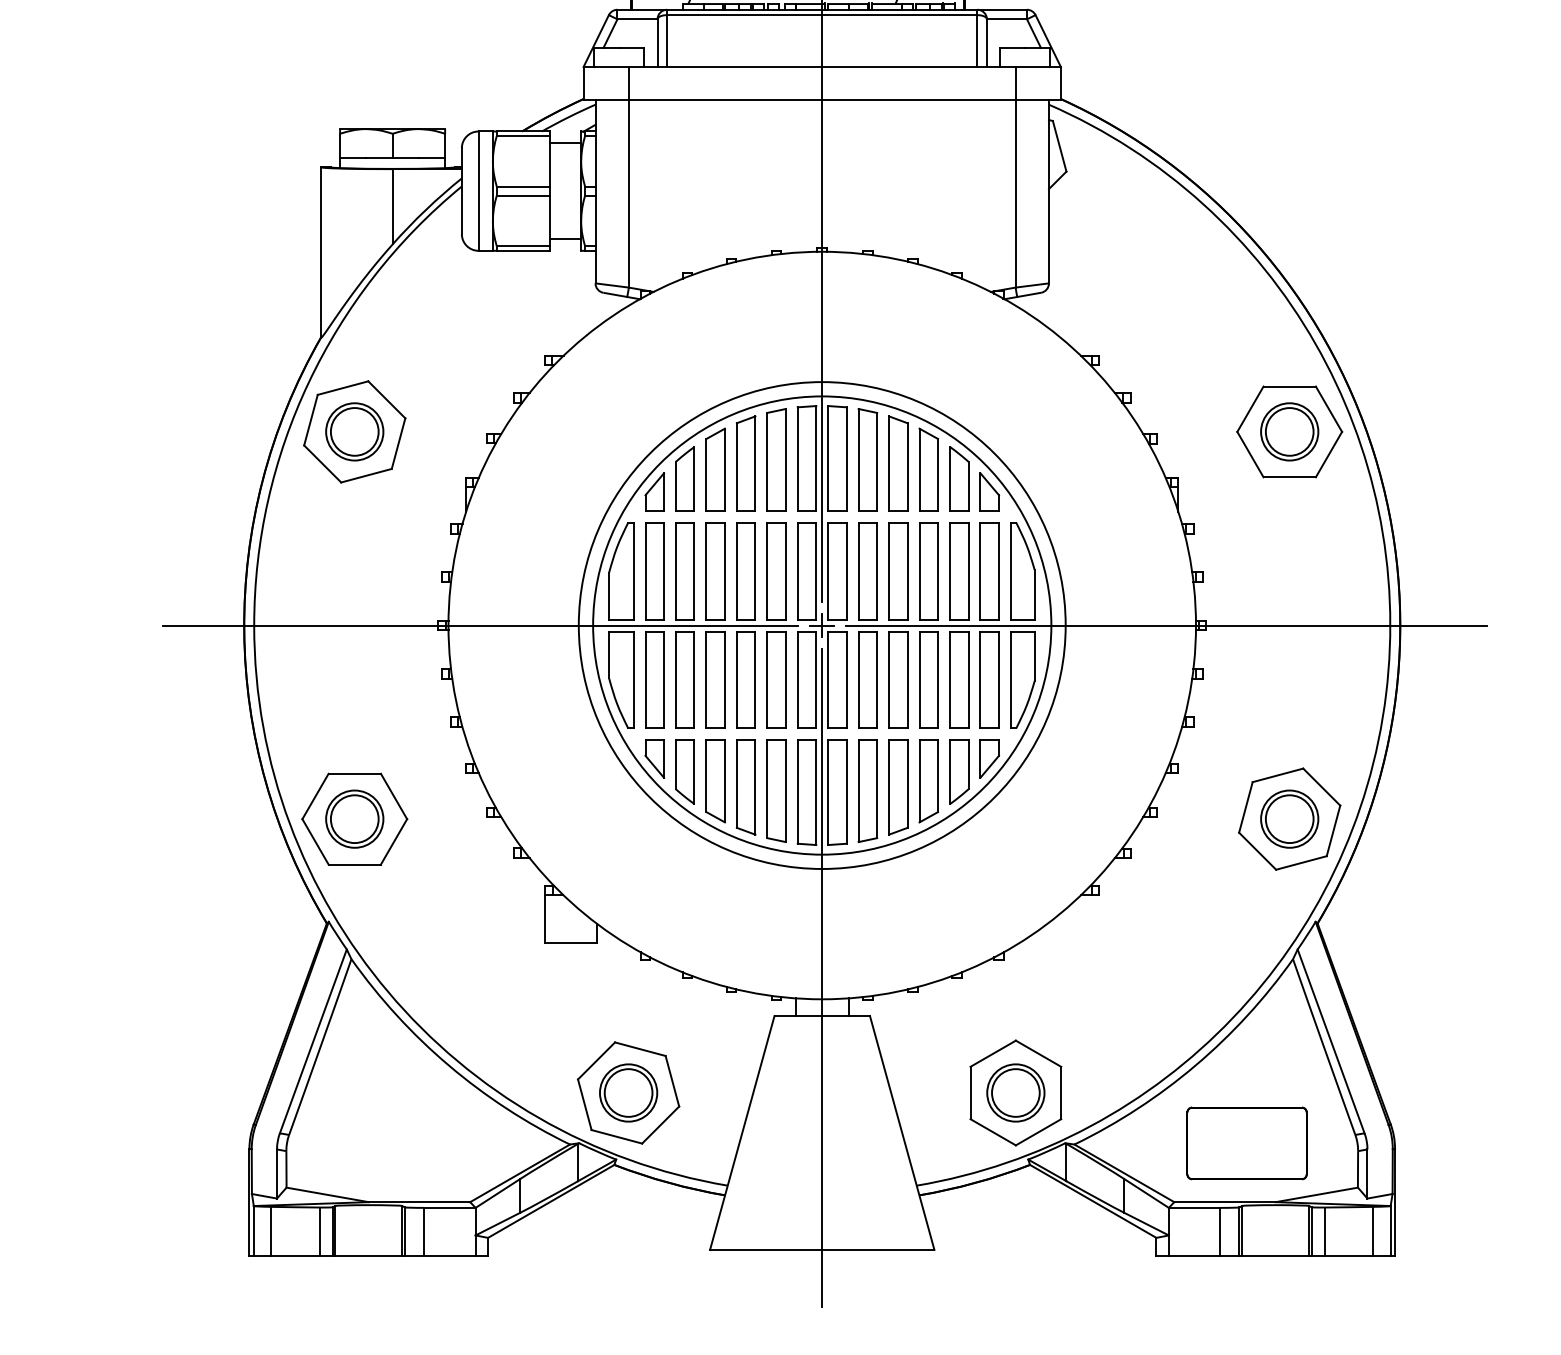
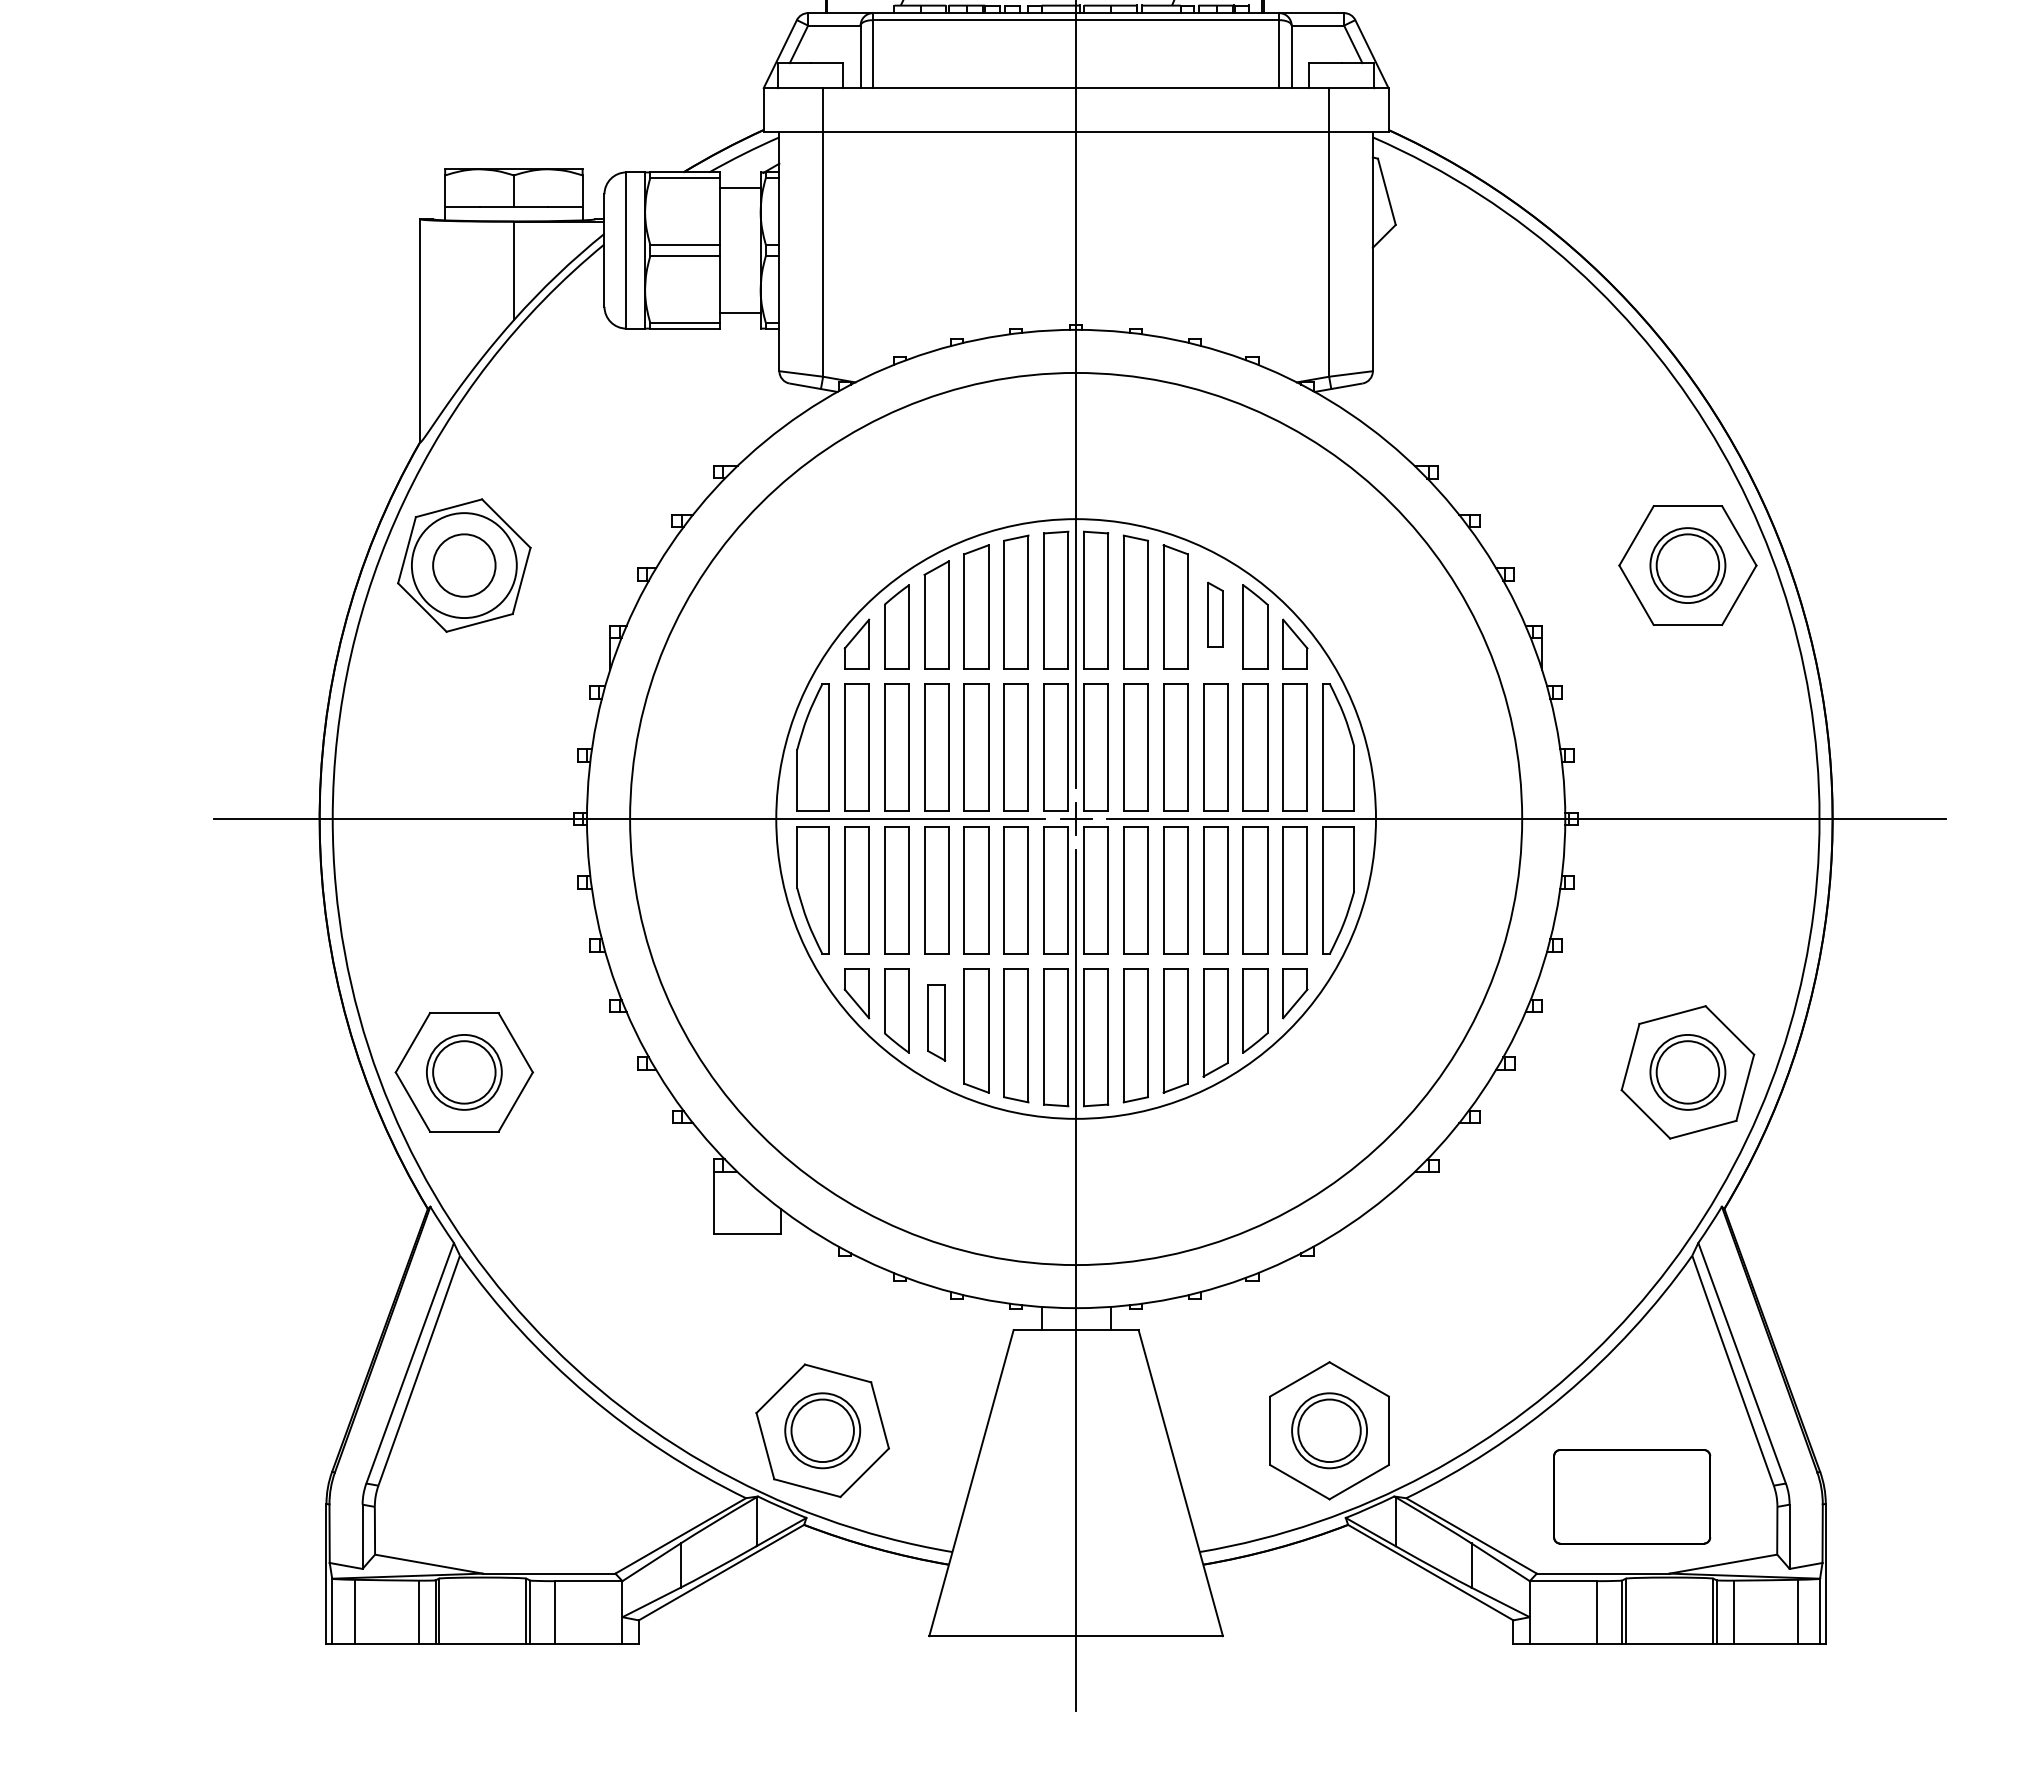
circle: (354, 431) -> (463, 565), size x1.4
part: (928, 469) -> (1215, 614), size x0.6
circle: (821, 625) -> (1075, 818), size x1.4
part: (715, 781) -> (936, 1022), size x0.7

